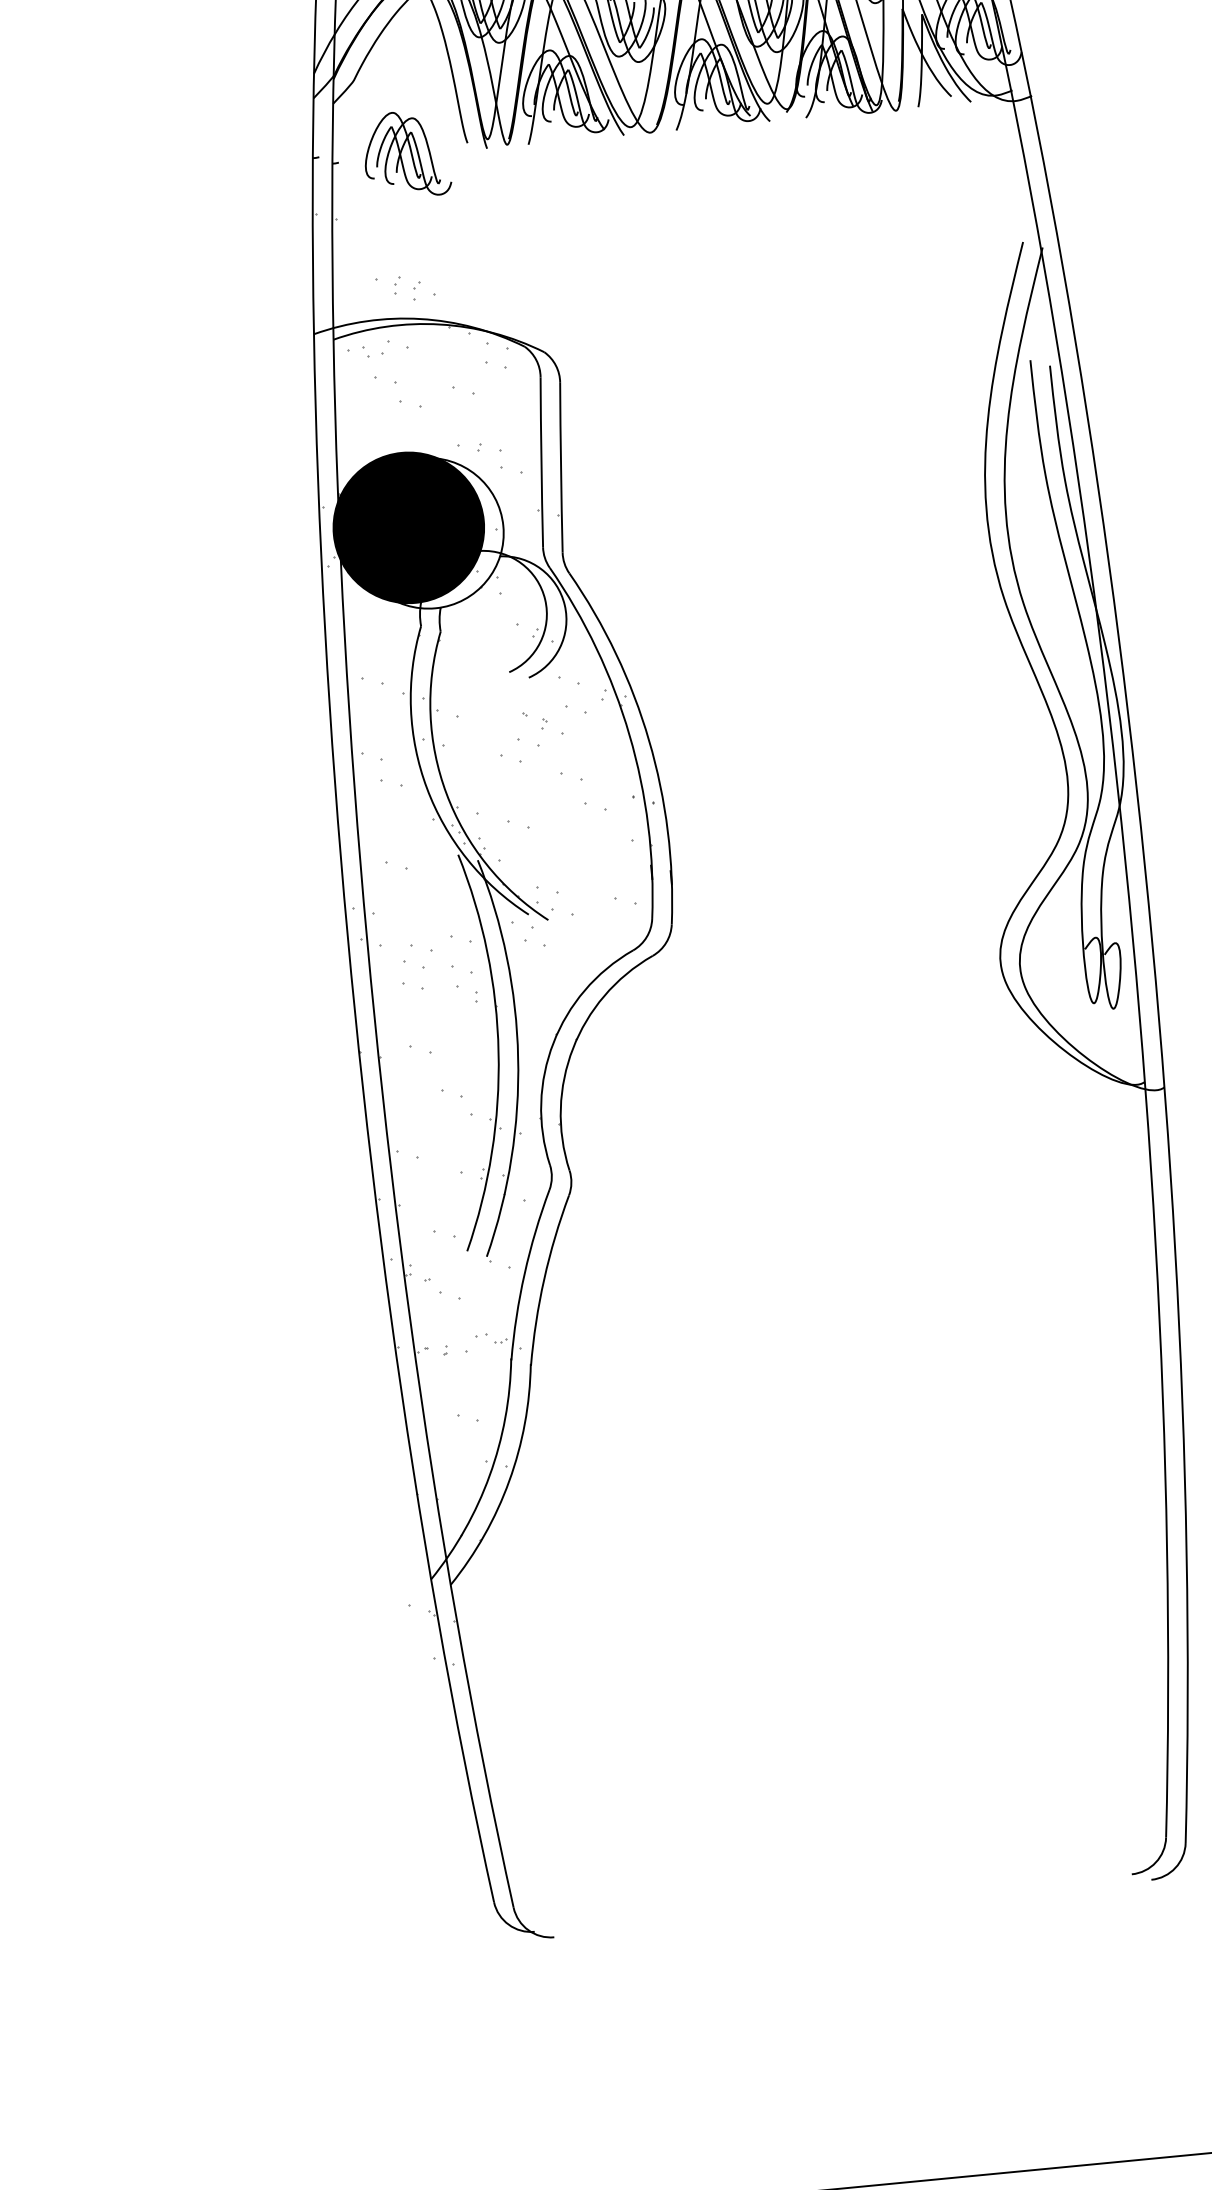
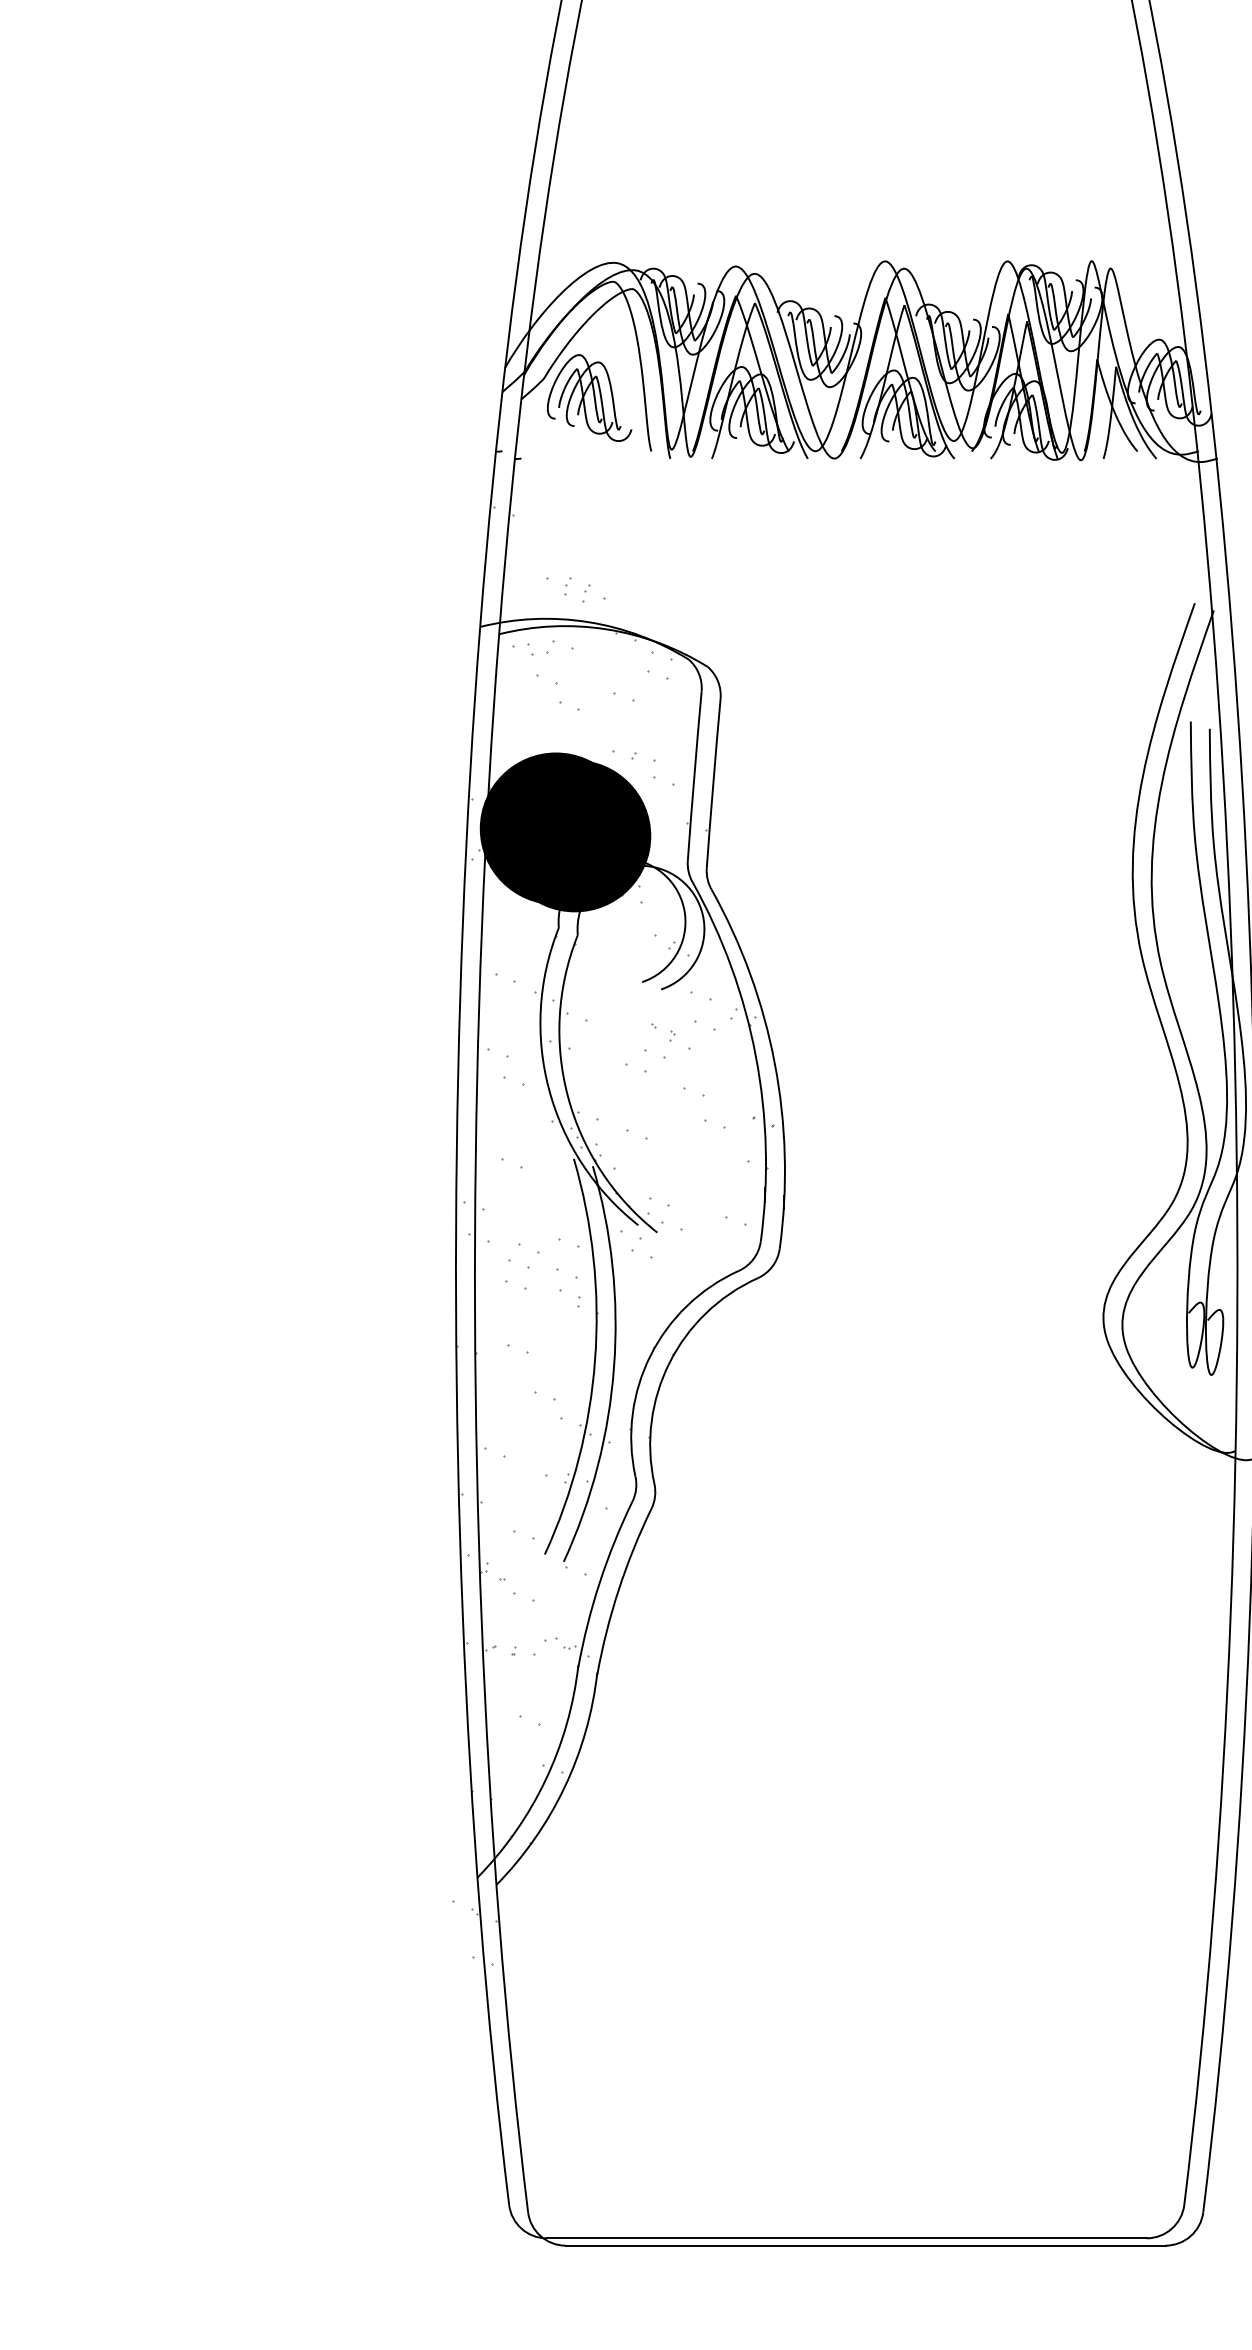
part: (406, 154) -> (589, 397), moved
fill: (427, 532) -> (574, 835), added
line: (833, 1903) -> (846, 2238), added
line: (852, 1908) -> (865, 2245), added

